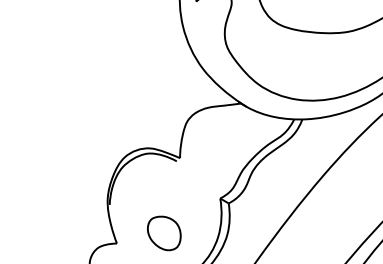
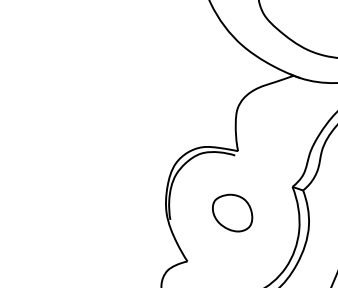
part: (164, 233) -> (232, 213), moved

